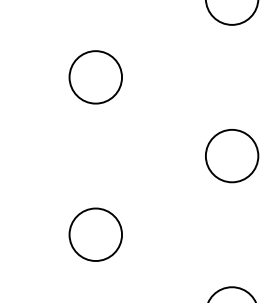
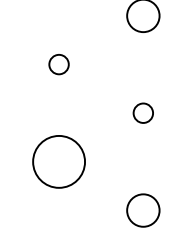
circle: (94, 77) -> (58, 64), size x0.6
circle: (232, 156) -> (143, 113), size x0.6
circle: (94, 234) -> (58, 161), size x1.6

